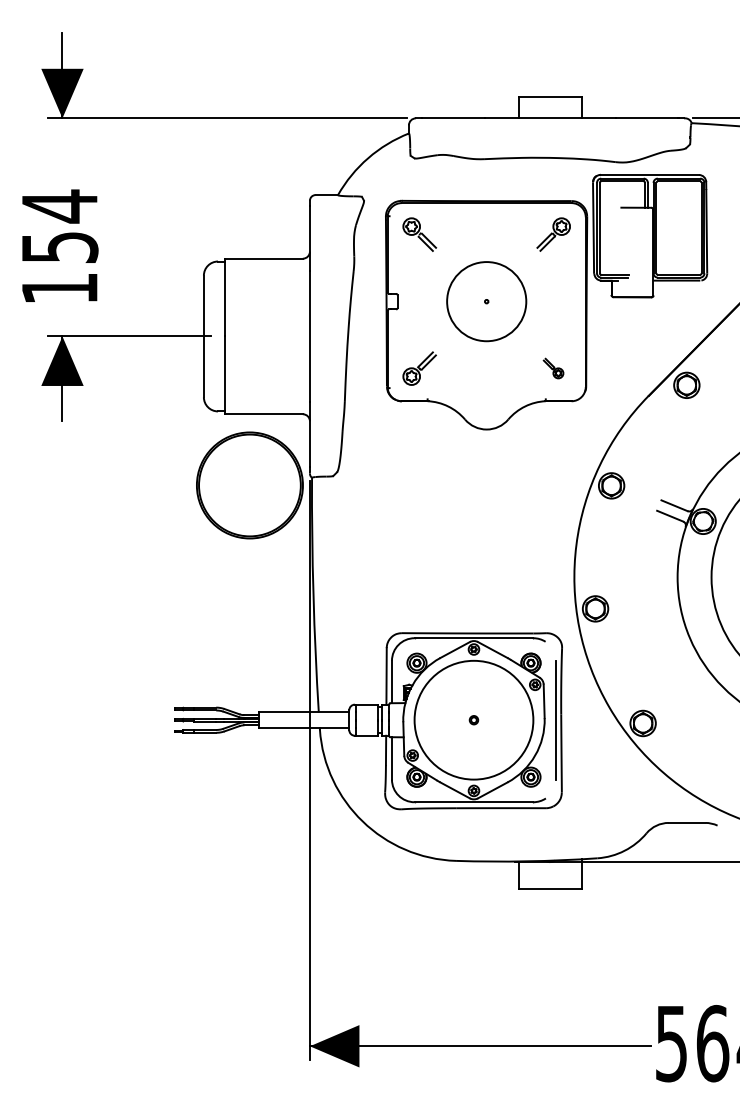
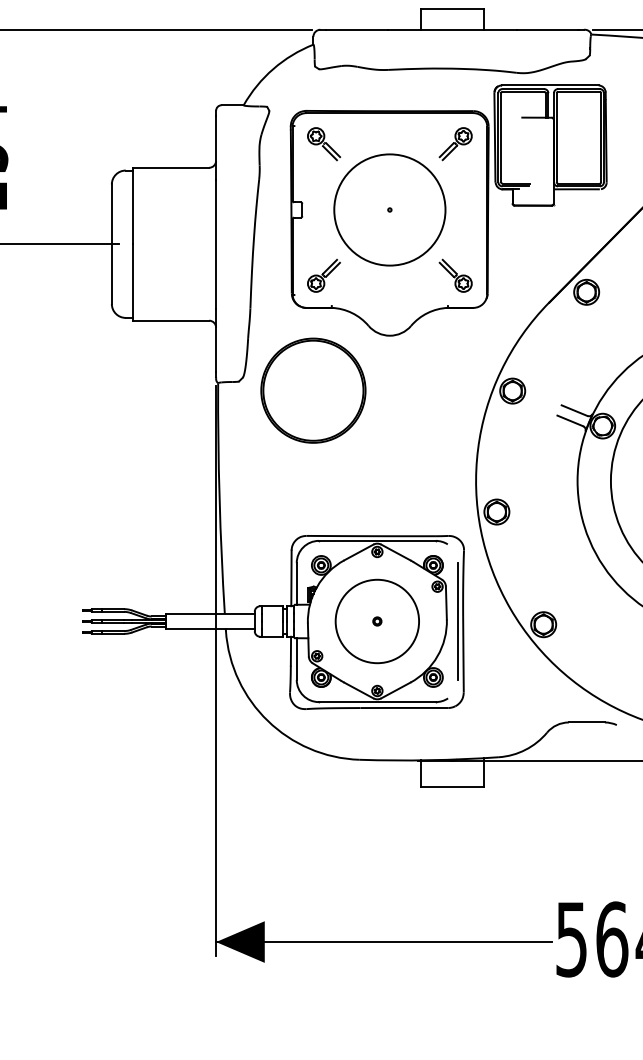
circle: (486, 301) -> (389, 209), size x1.43
part: (553, 368) -> (455, 275), size x1.67
part: (249, 485) -> (313, 390), moved
circle: (473, 719) -> (376, 620), size x0.71

